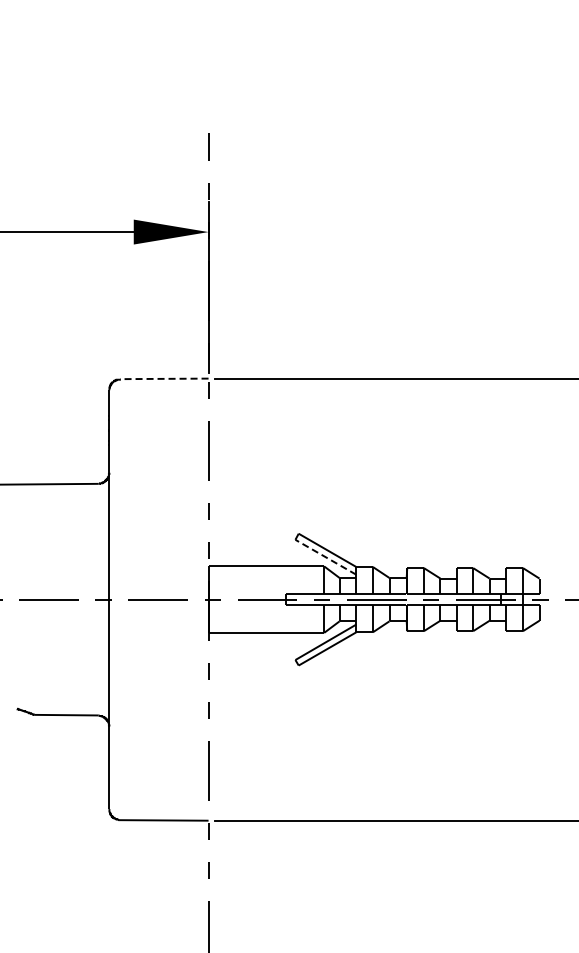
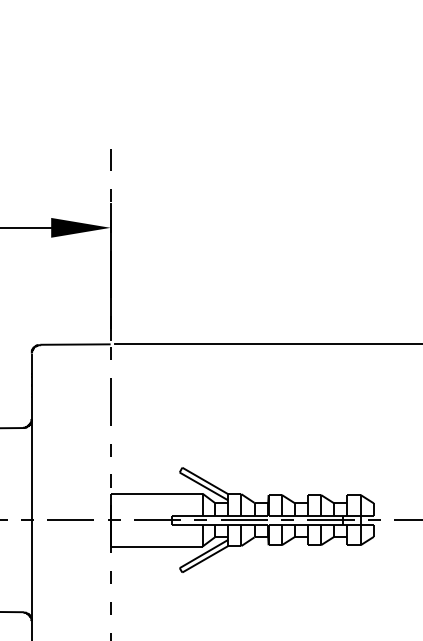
line: (163, 378) -> (74, 344), dashed -> solid
line: (325, 557) -> (203, 486), dashed -> solid

